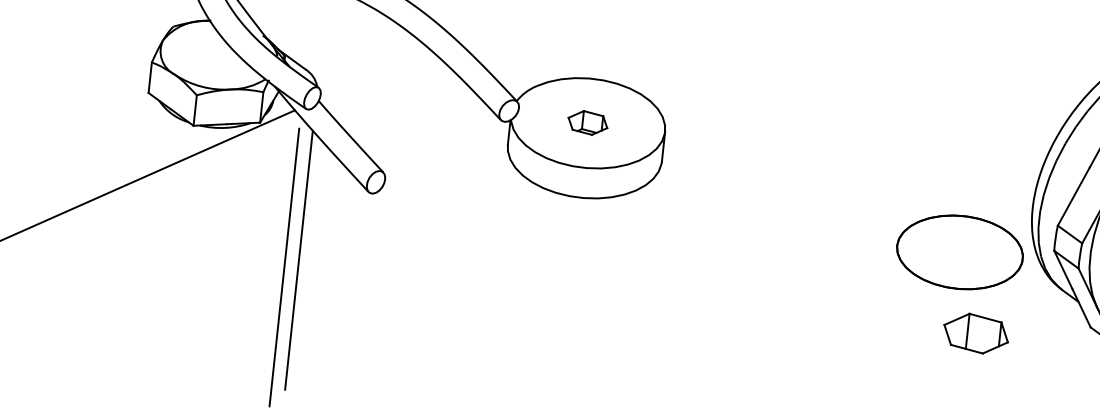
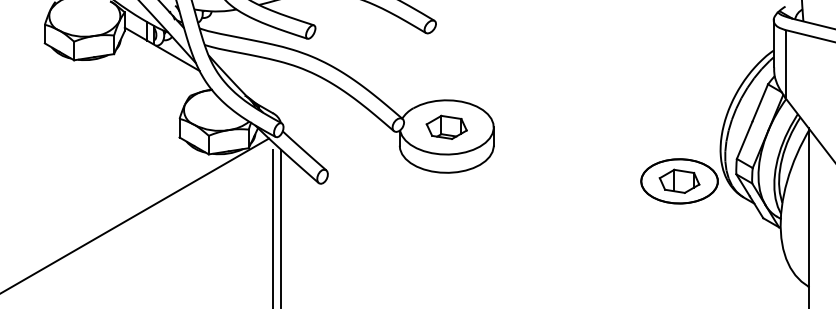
part: (587, 121) -> (446, 126), size x1.67
part: (976, 332) -> (679, 180), moved

